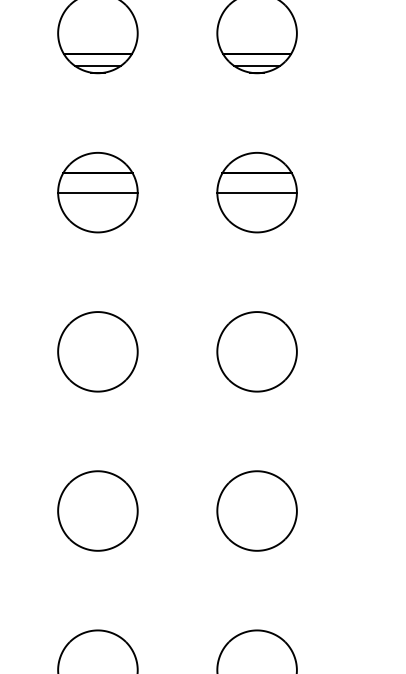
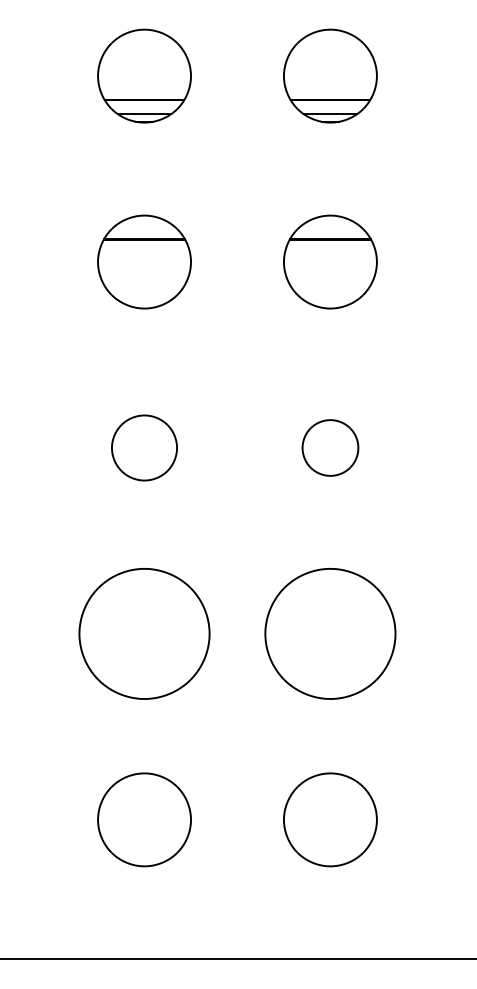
line: (97, 193) -> (144, 262), removed
line: (256, 193) -> (329, 262), removed
part: (97, 351) -> (144, 447), size x0.7
part: (257, 351) -> (330, 447), size x0.6
part: (97, 510) -> (144, 633), size x1.4
part: (257, 510) -> (330, 633), size x1.4

